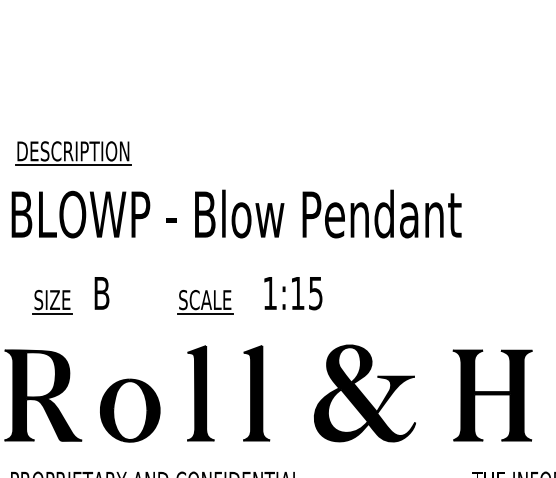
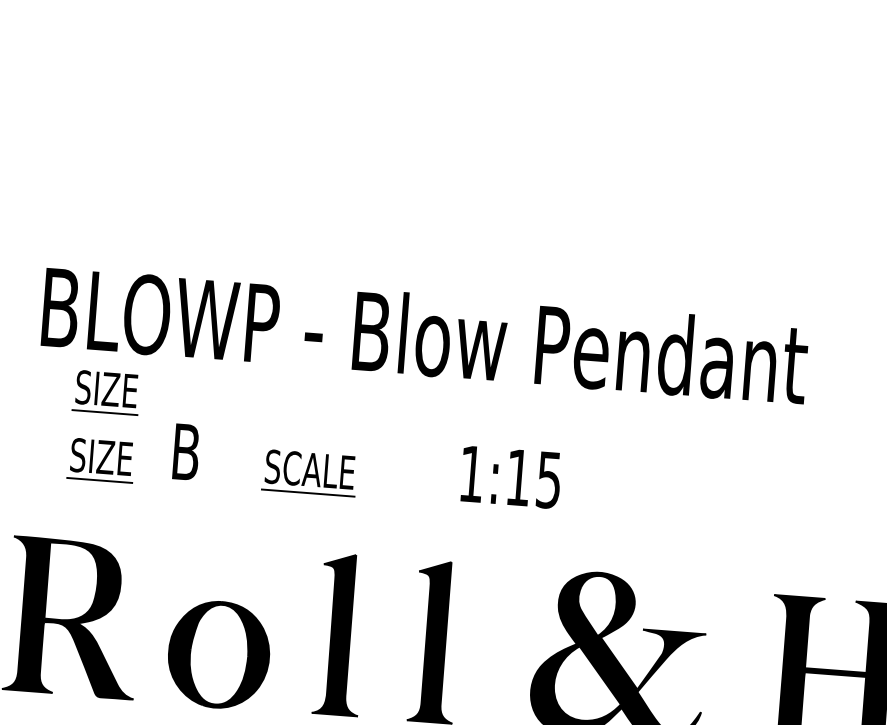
part: (73, 153) -> (156, 211), removed
part: (52, 262) -> (106, 393), added
part: (205, 302) -> (310, 473), moved

